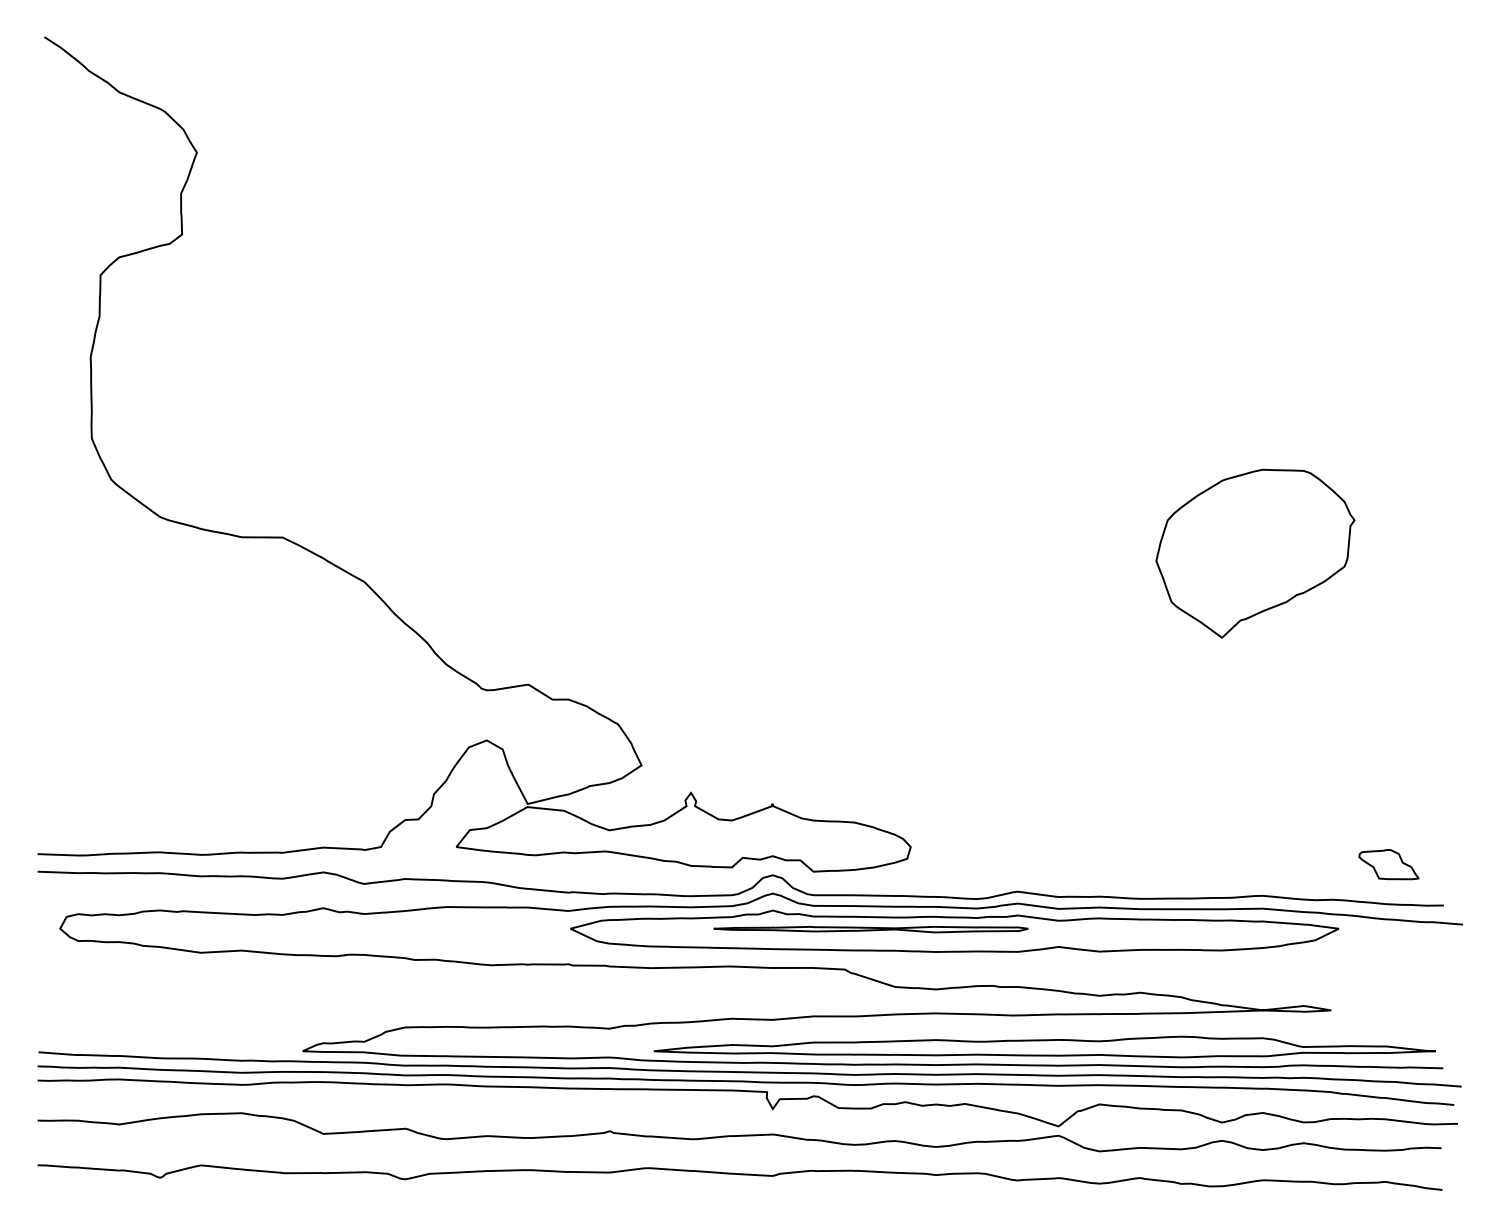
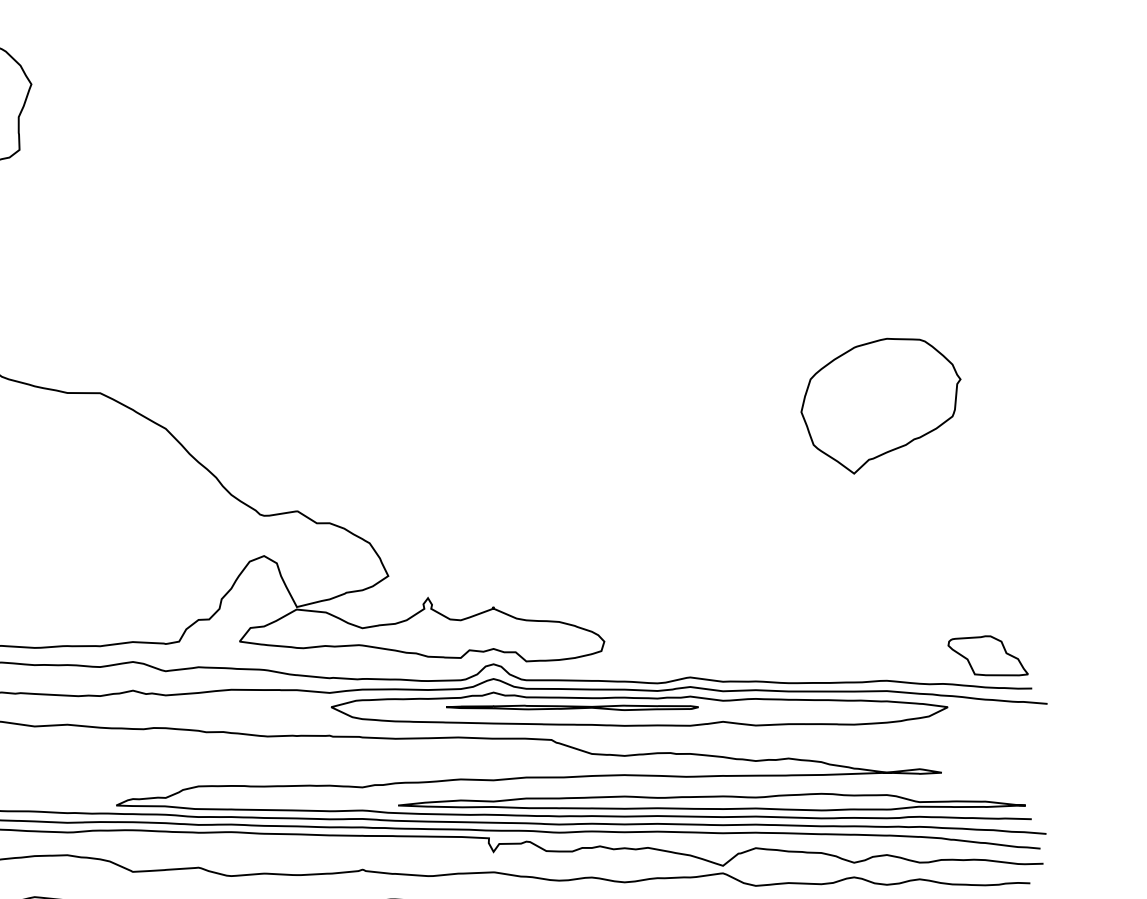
part: (1388, 864) -> (987, 655), size x1.67

